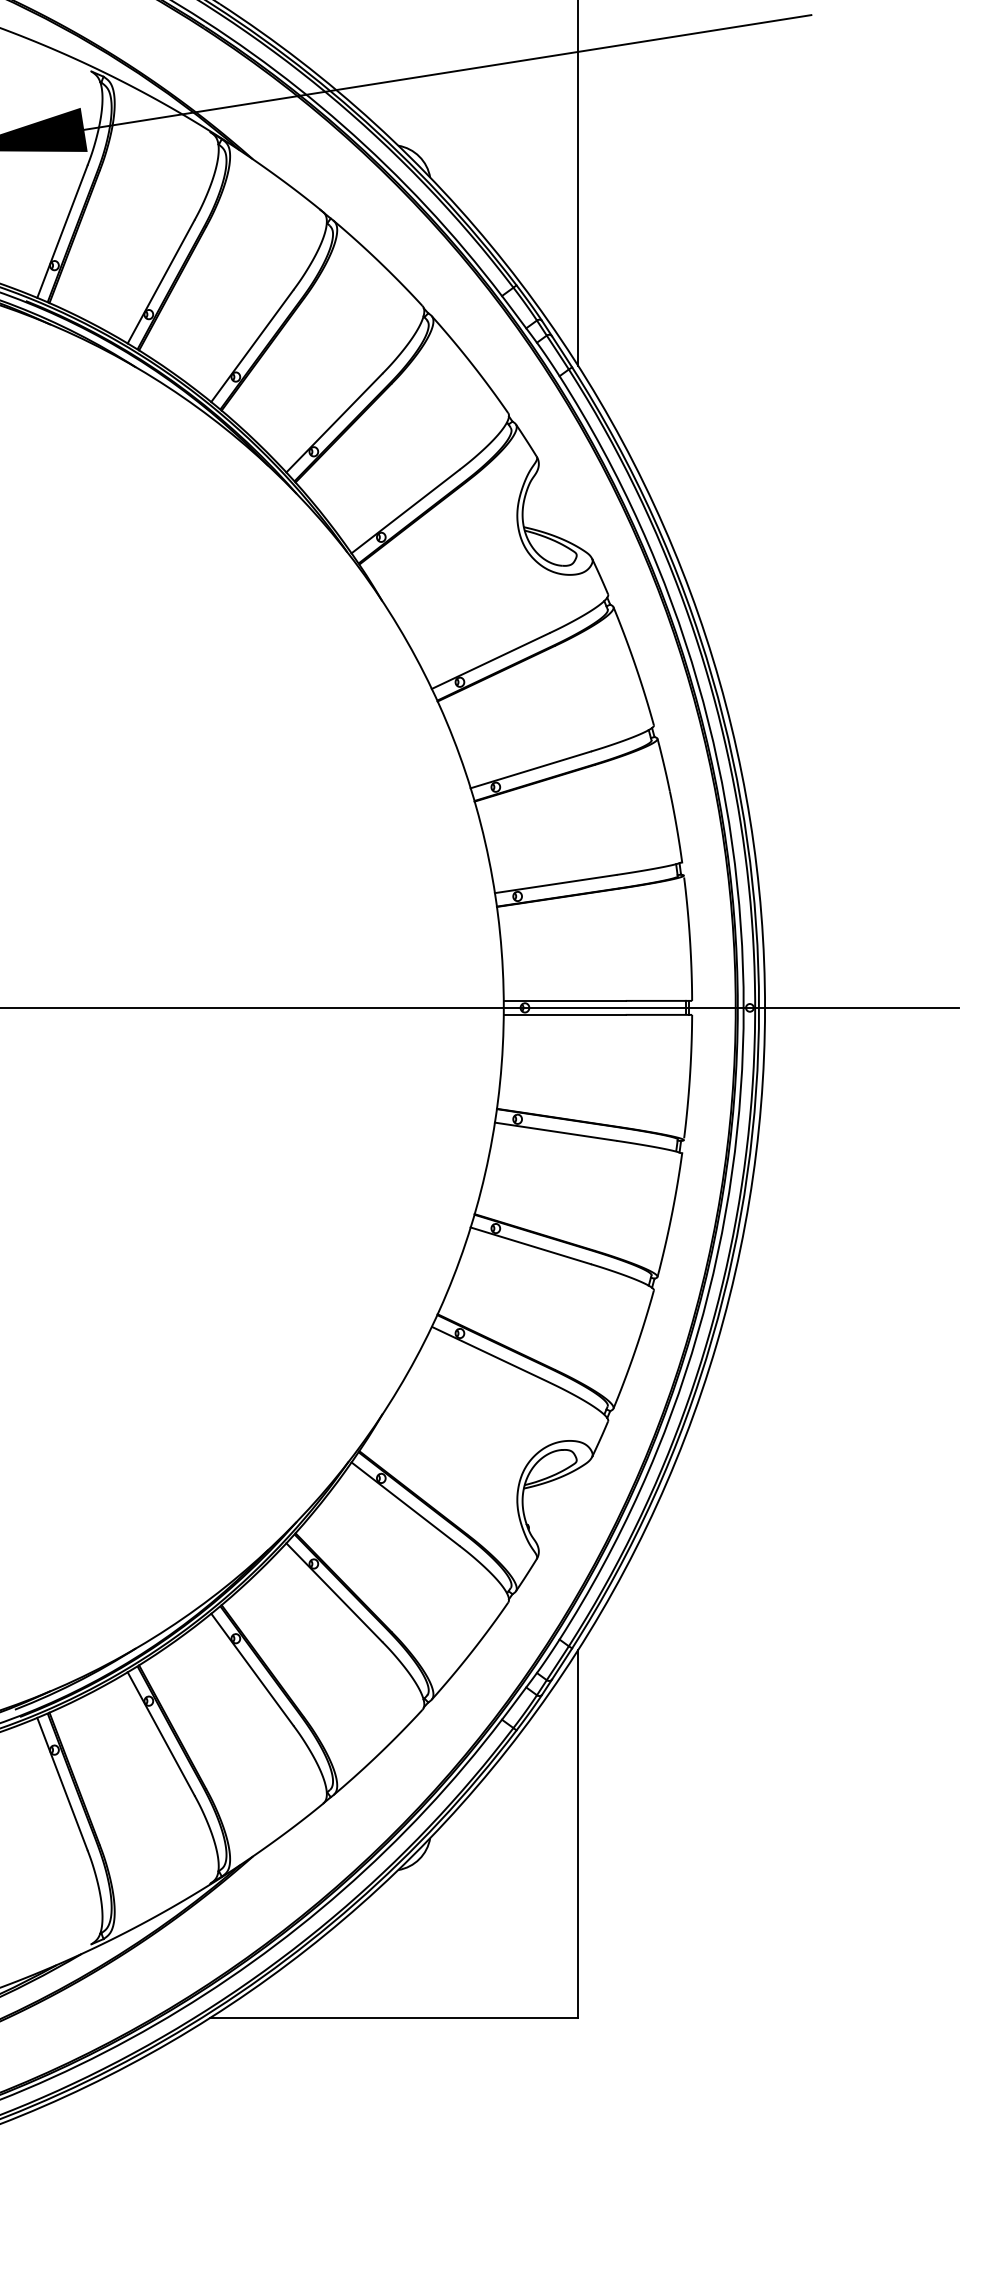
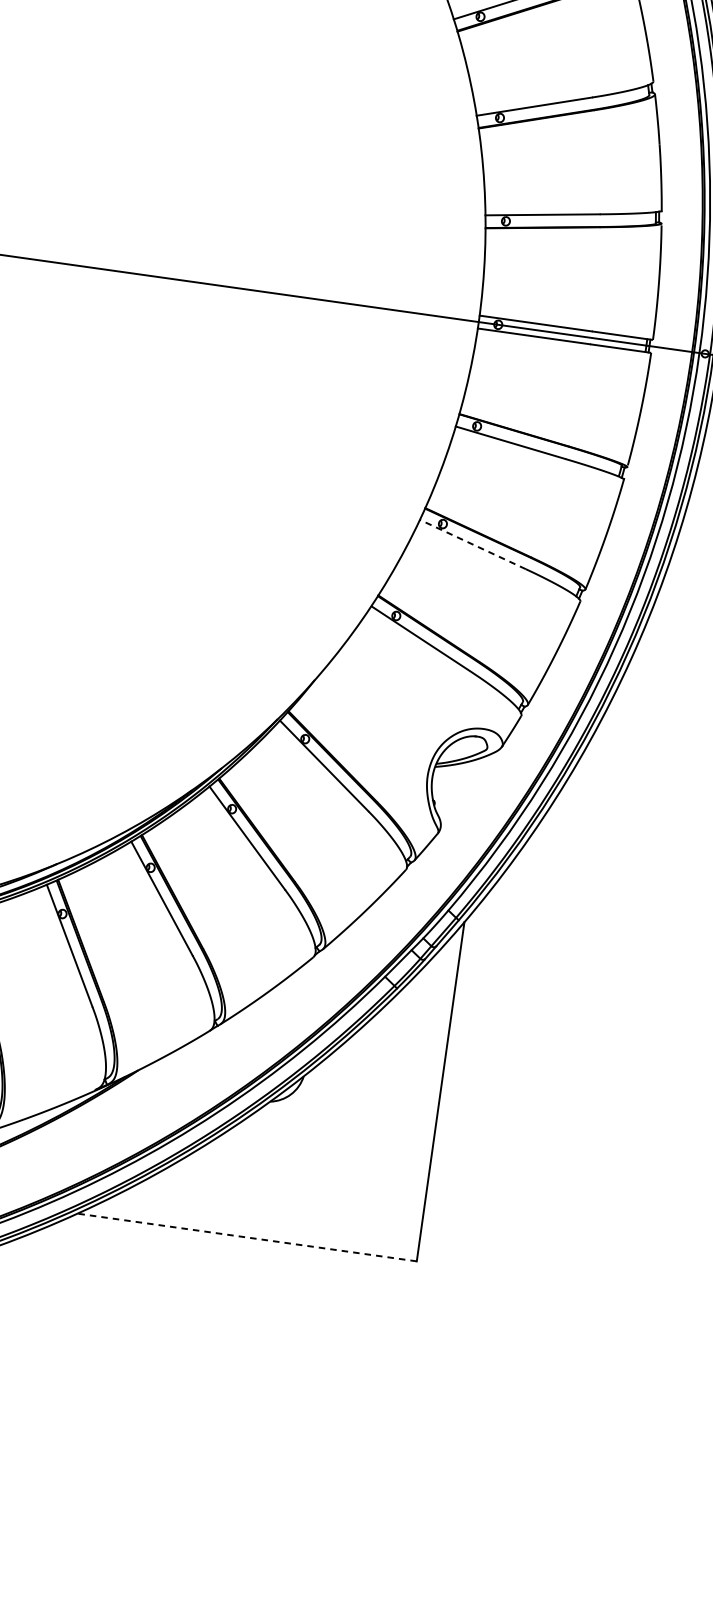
line: (530, 1245) -> (472, 544), solid -> dashed
line: (393, 2018) -> (246, 1237), solid -> dashed

